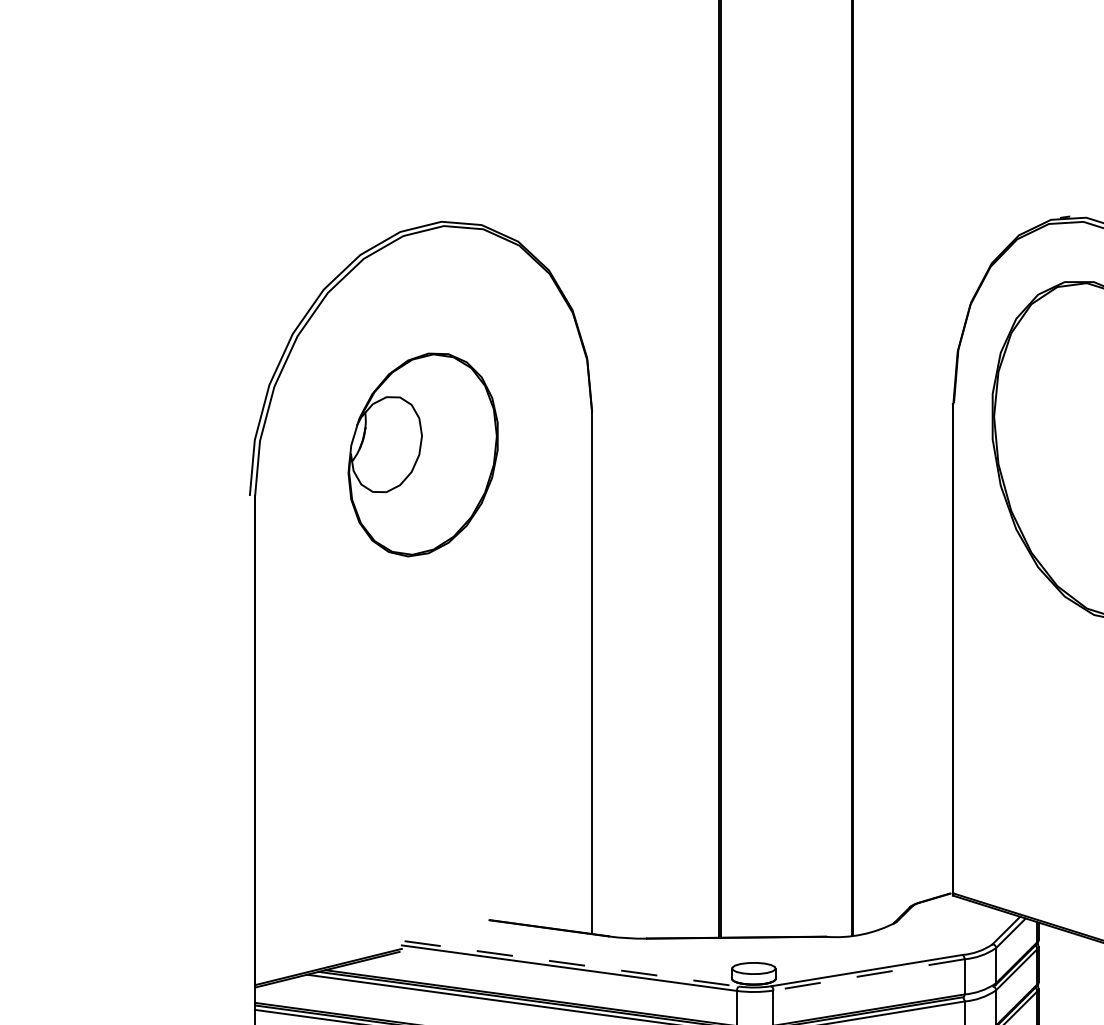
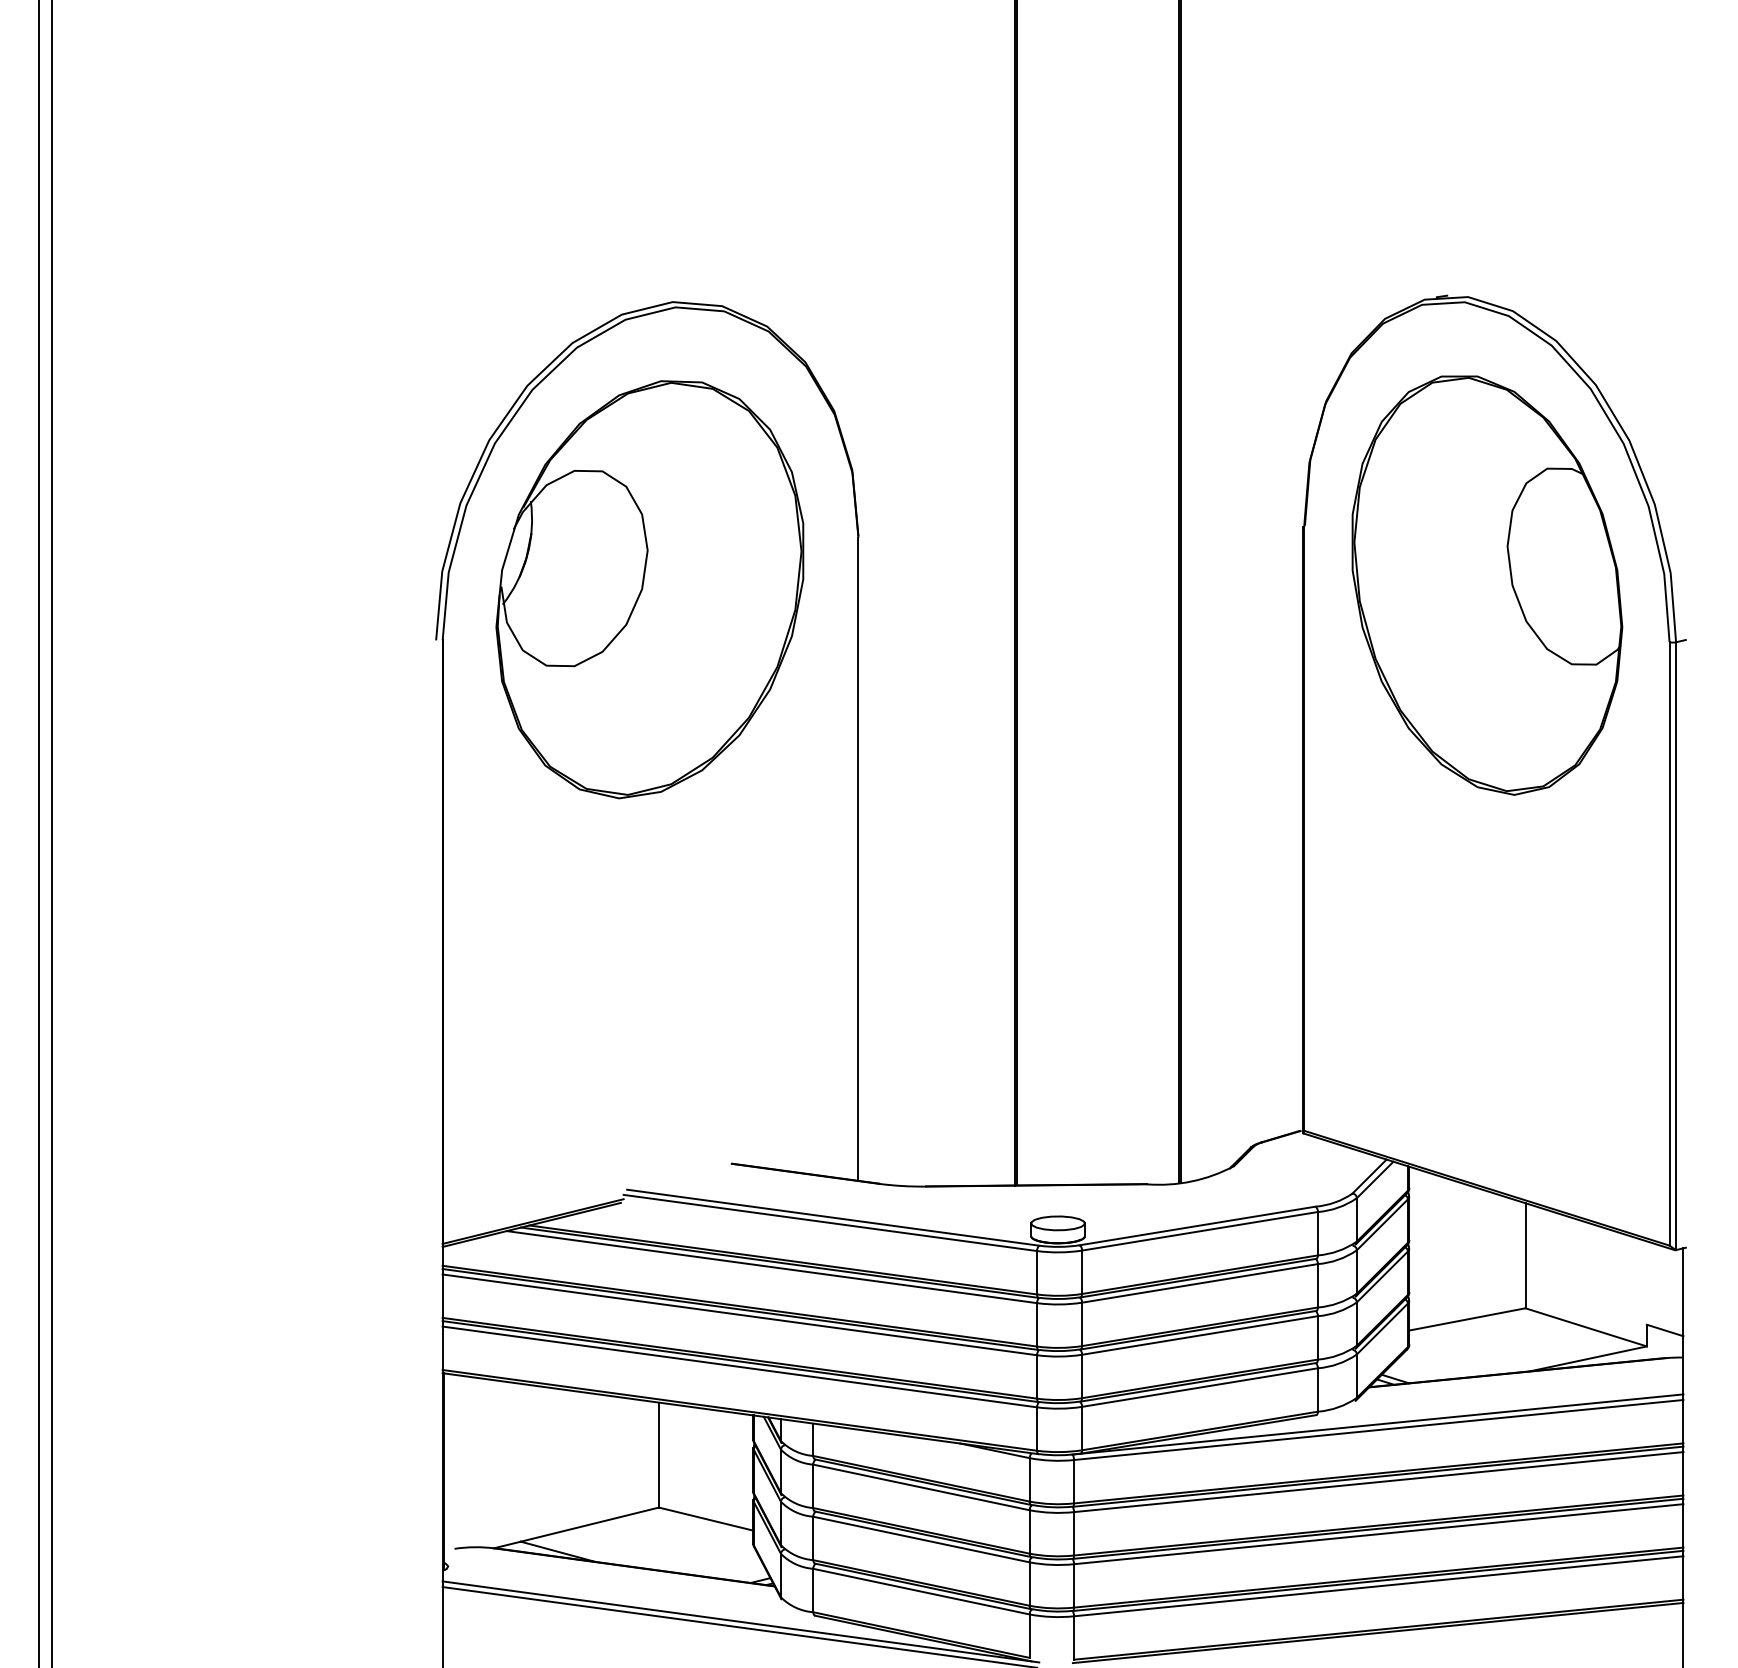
part: (422, 454) -> (649, 589), size x1.67
line: (571, 963) -> (833, 1217), dashed -> solid
line: (868, 975) -> (1199, 1231), dashed -> solid

